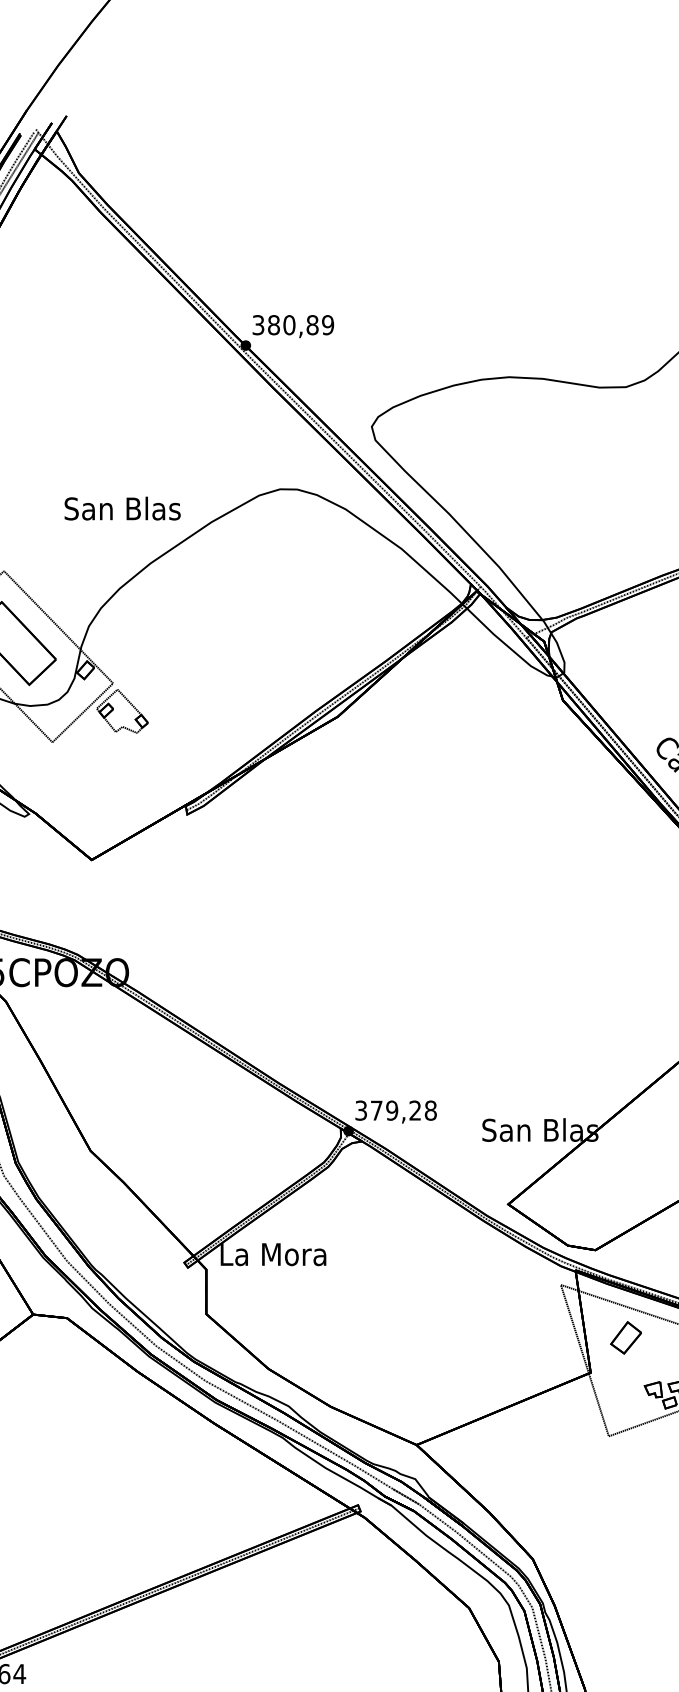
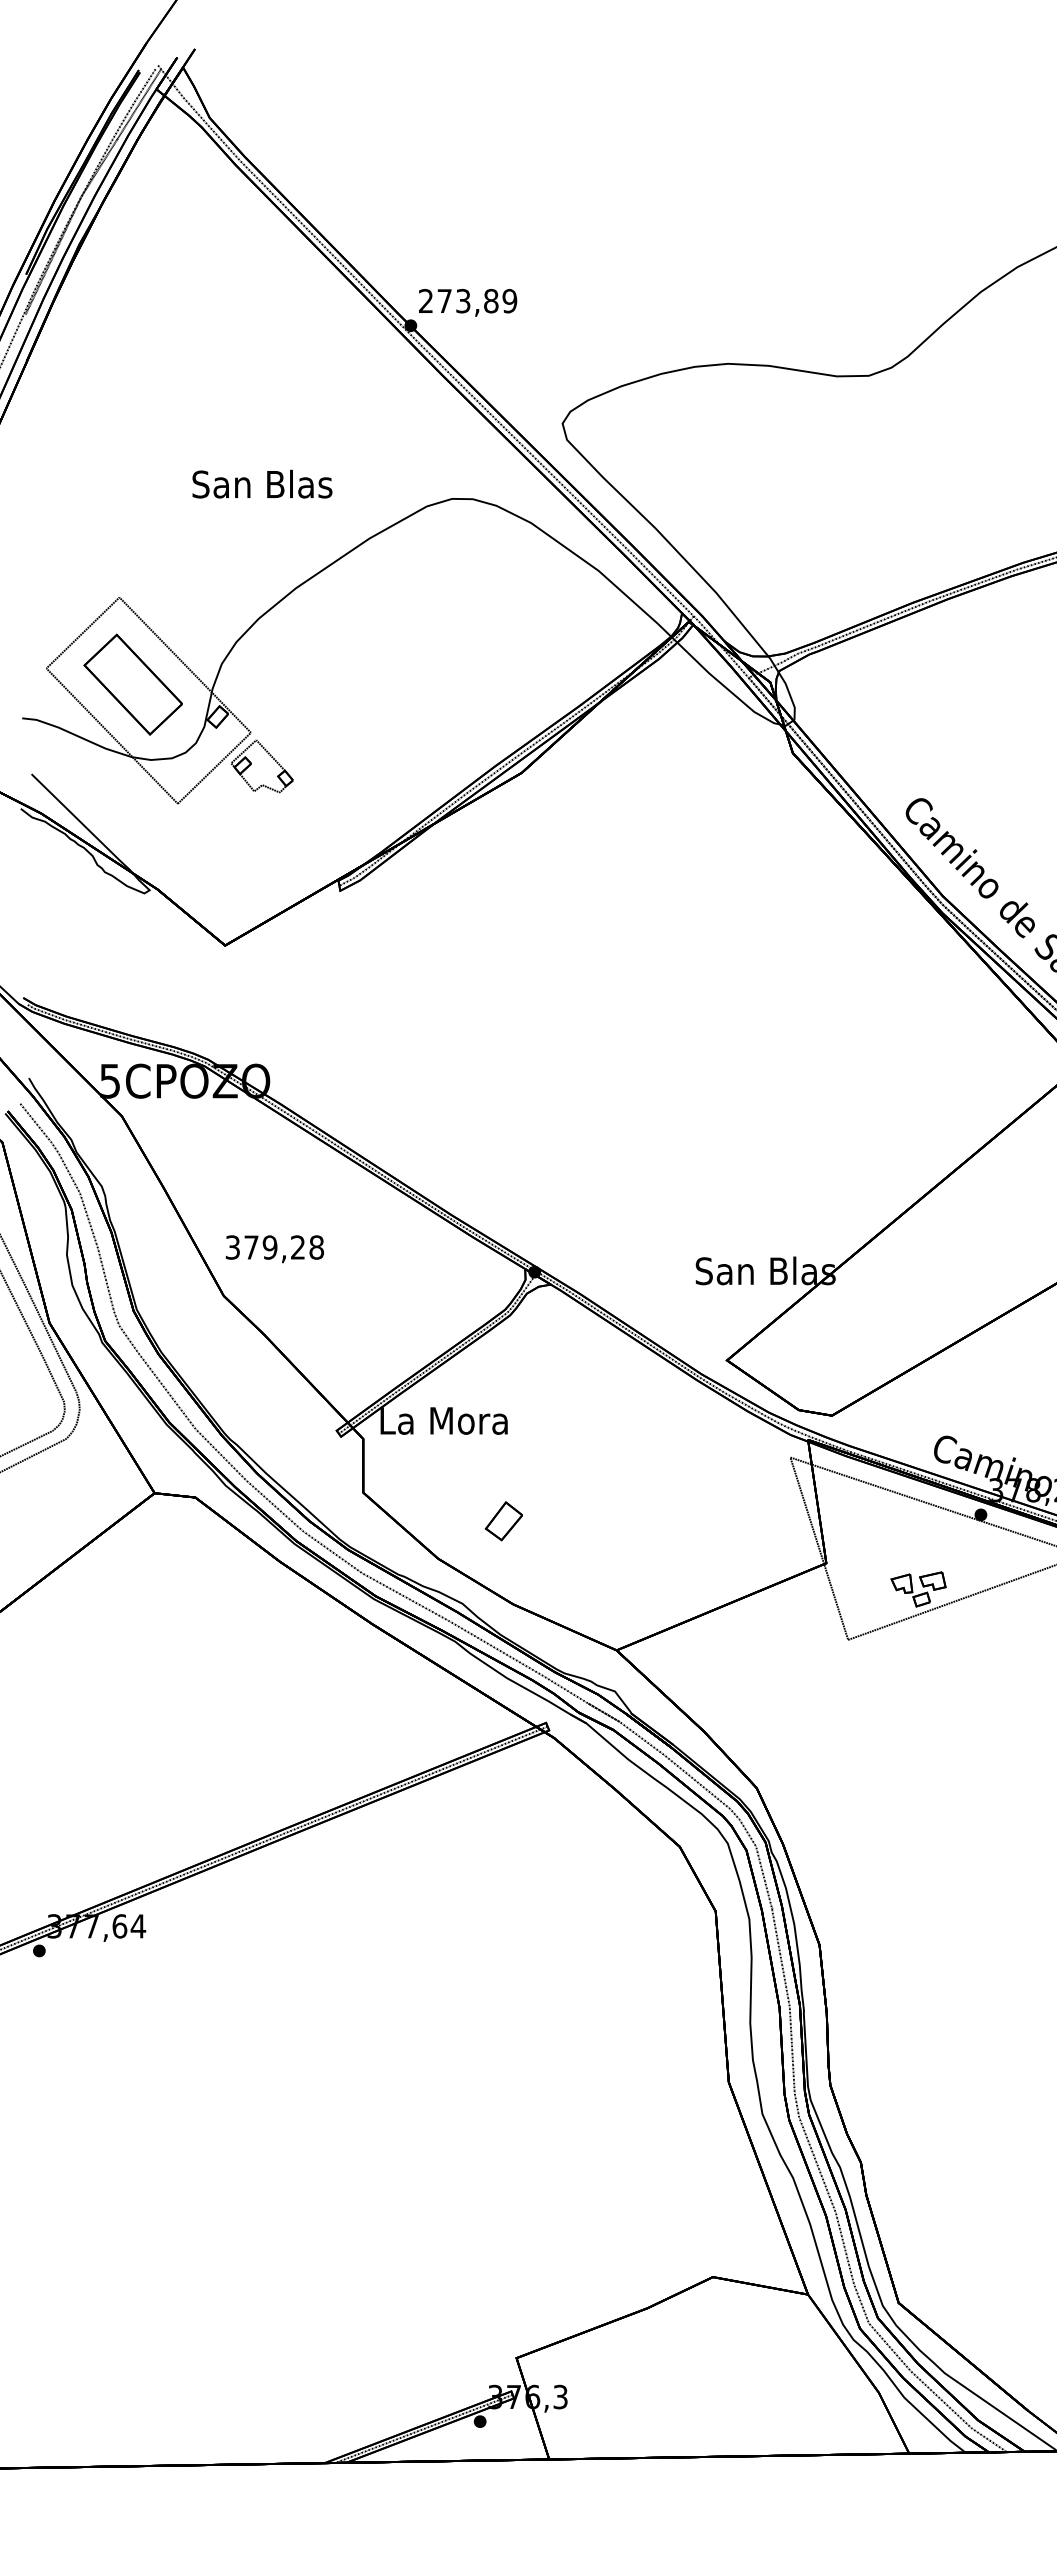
text: (273, 325) -> (444, 301), 380,89 -> 273,89
text: (122, 508) -> (262, 483), moved
text: (395, 1112) -> (274, 1249), moved
part: (625, 1338) -> (503, 1521), moved

